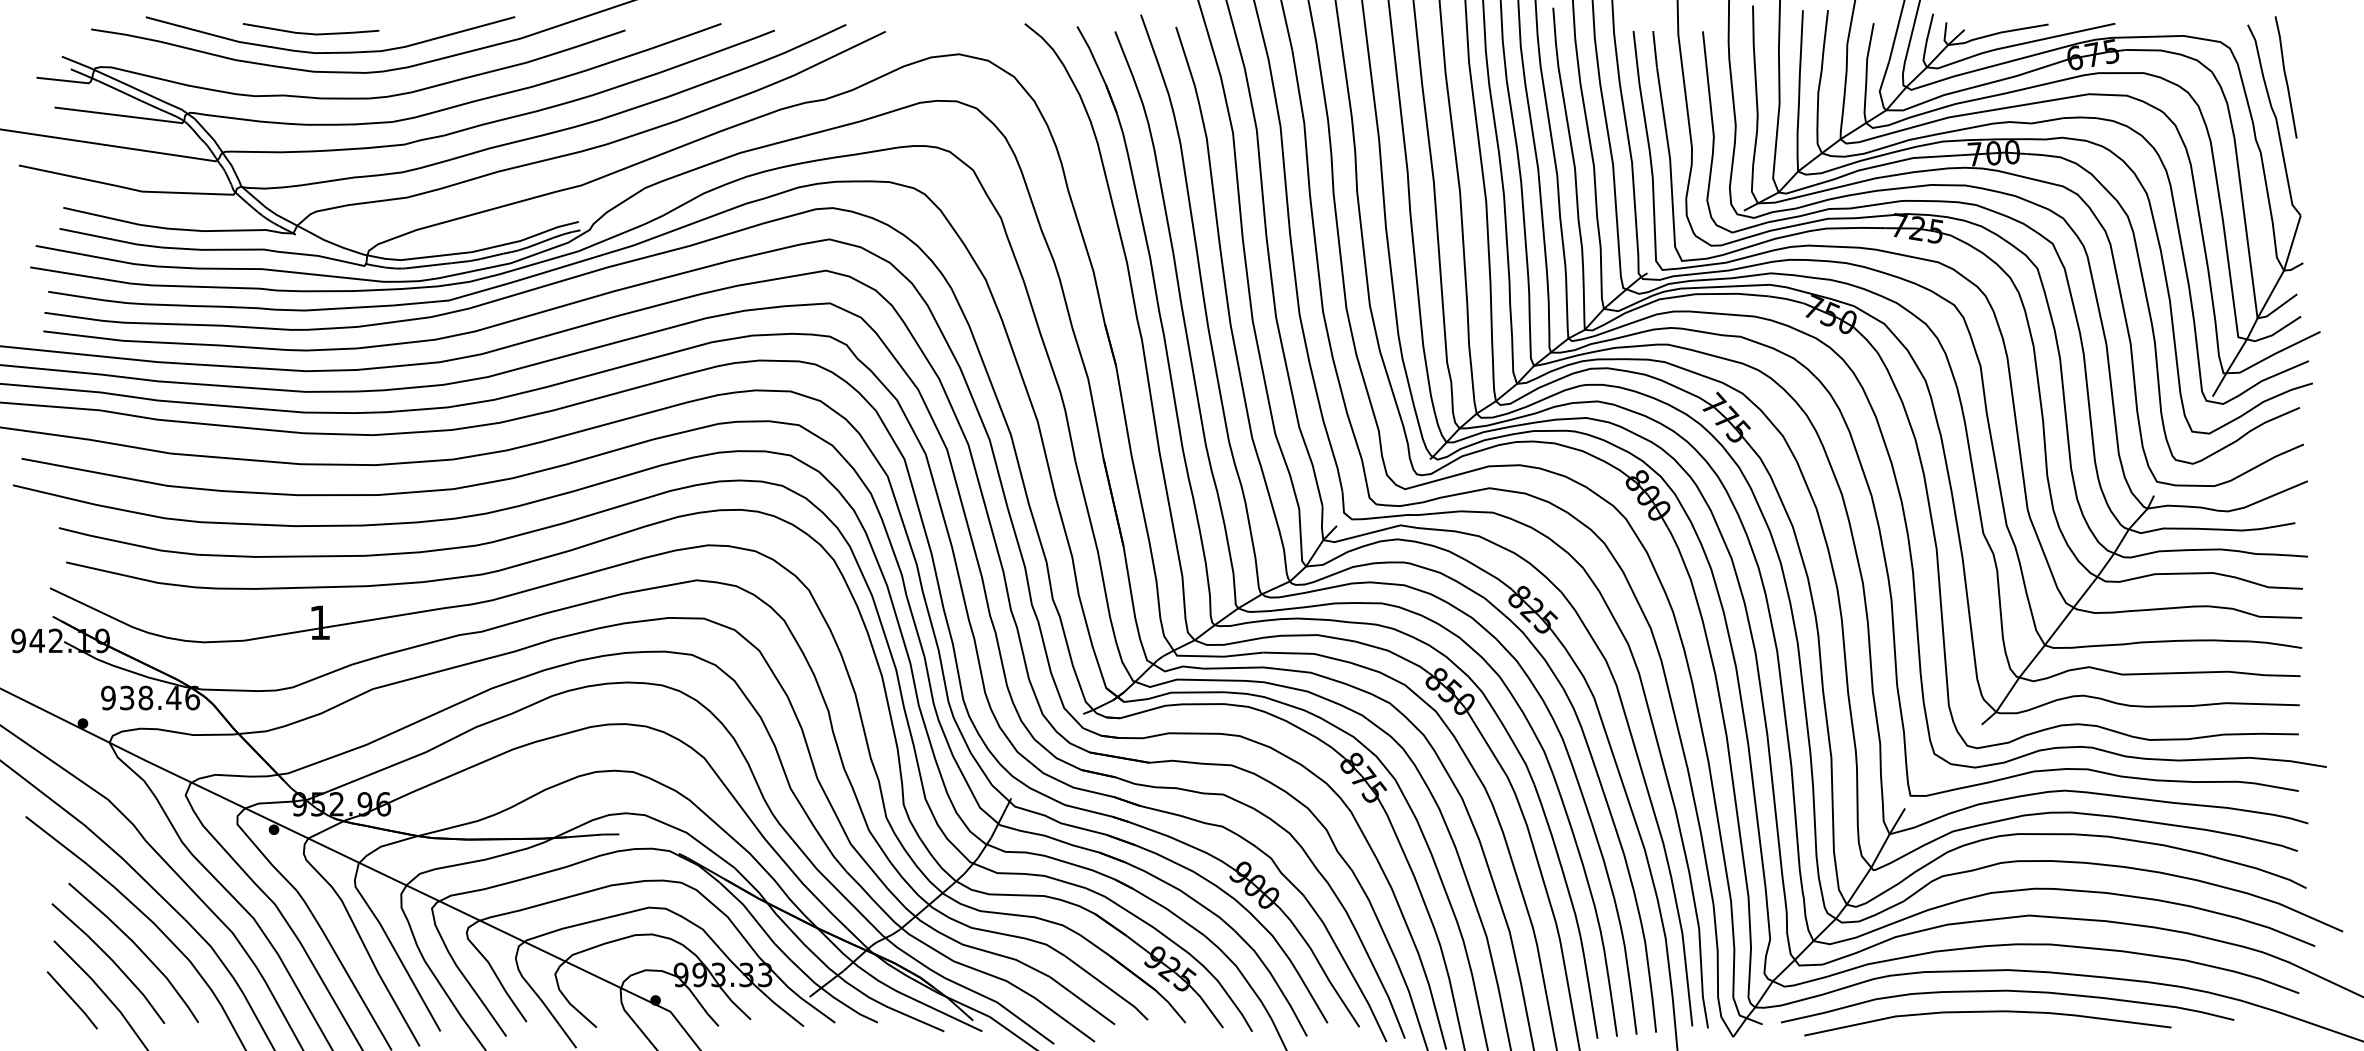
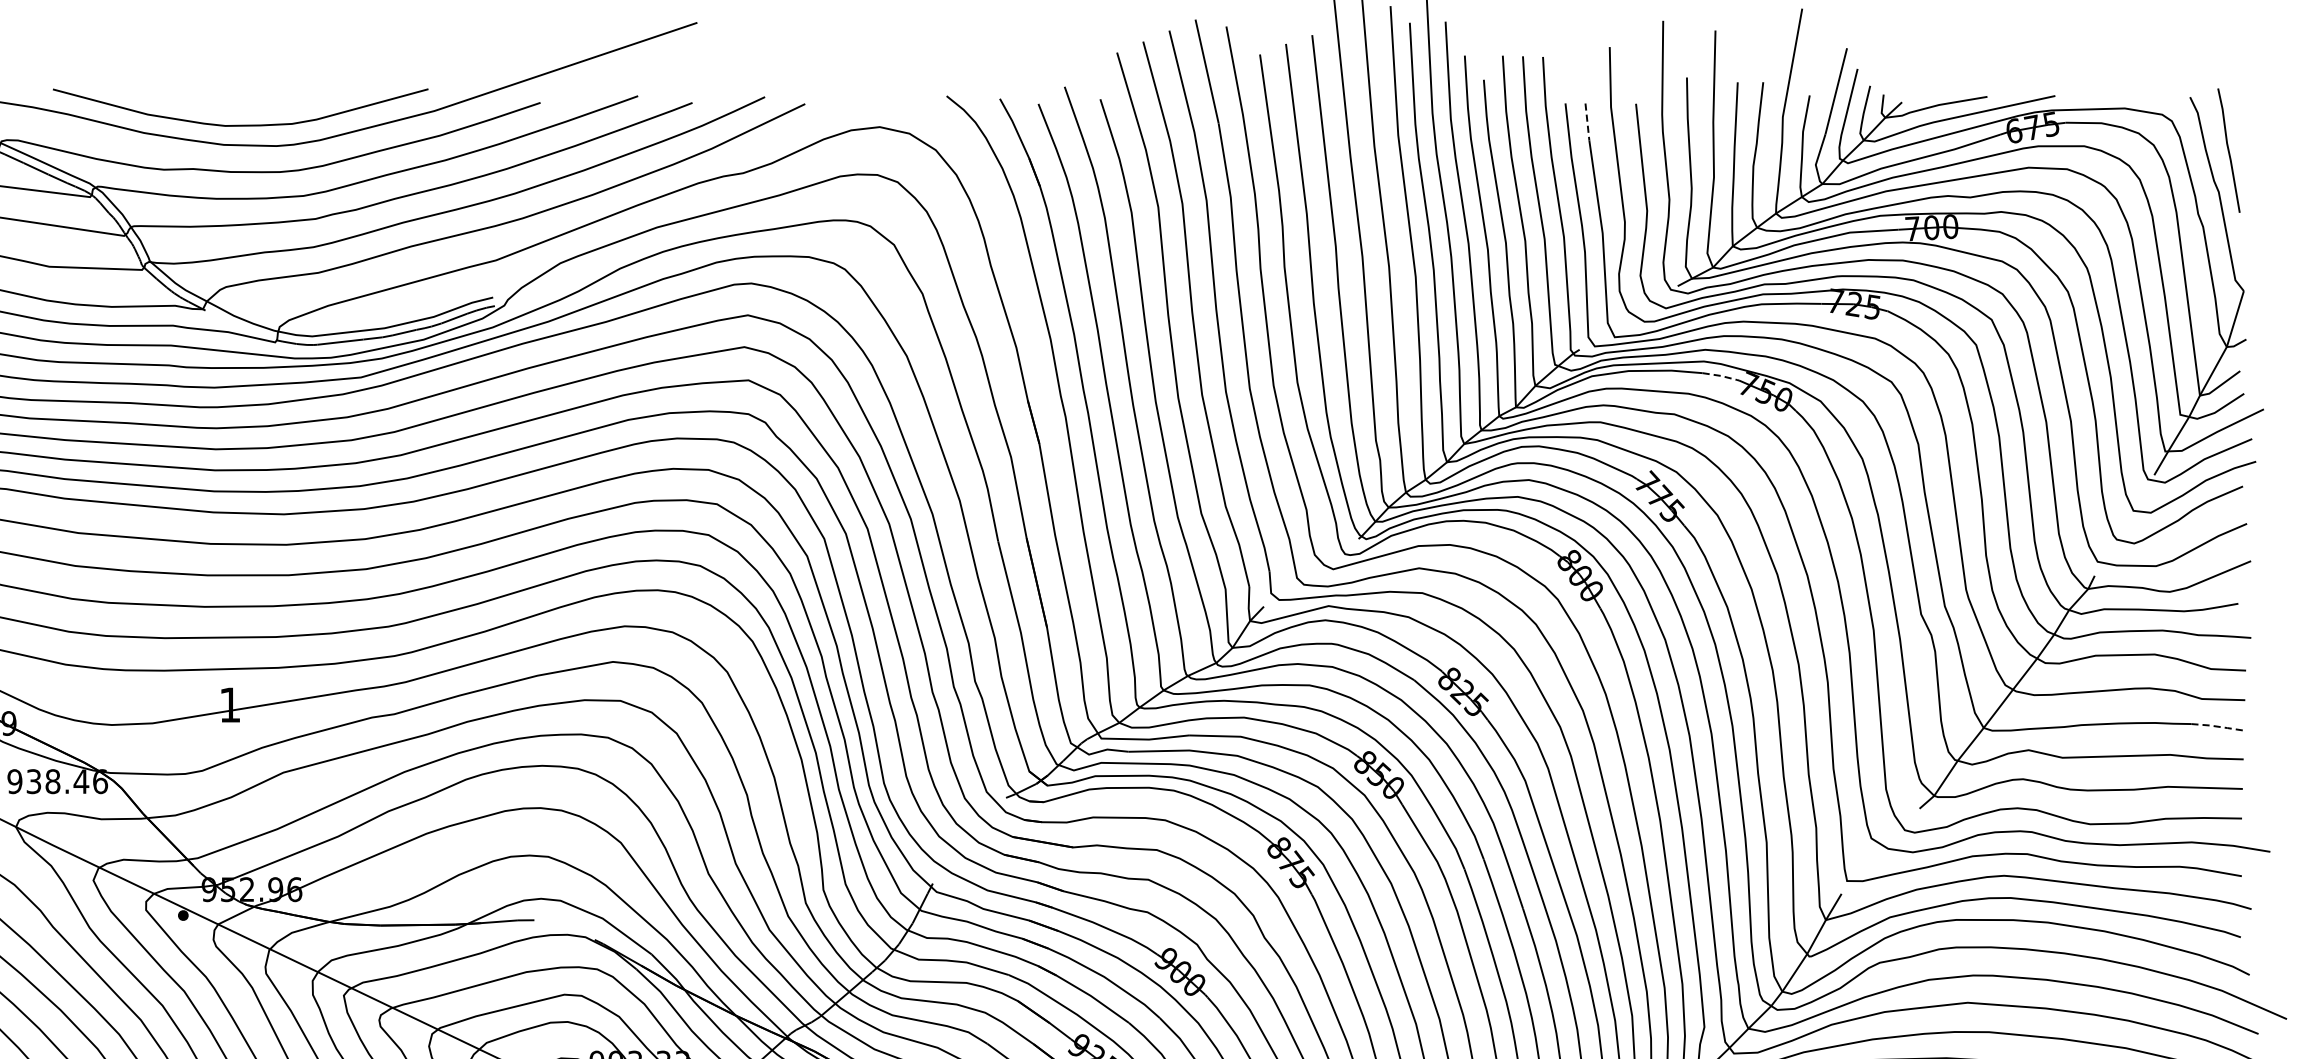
line: (310, 33) -> (220, 105), removed
line: (1655, 49) -> (1587, 122), solid -> dashed
line: (1786, 299) -> (1721, 376), solid -> dashed
line: (2275, 644) -> (2218, 727), solid -> dashed

